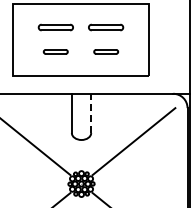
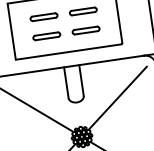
part: (55, 51) -> (46, 36), size x1.43
part: (106, 51) -> (86, 30), size x1.43
line: (91, 113) -> (81, 80), dashed -> solid

